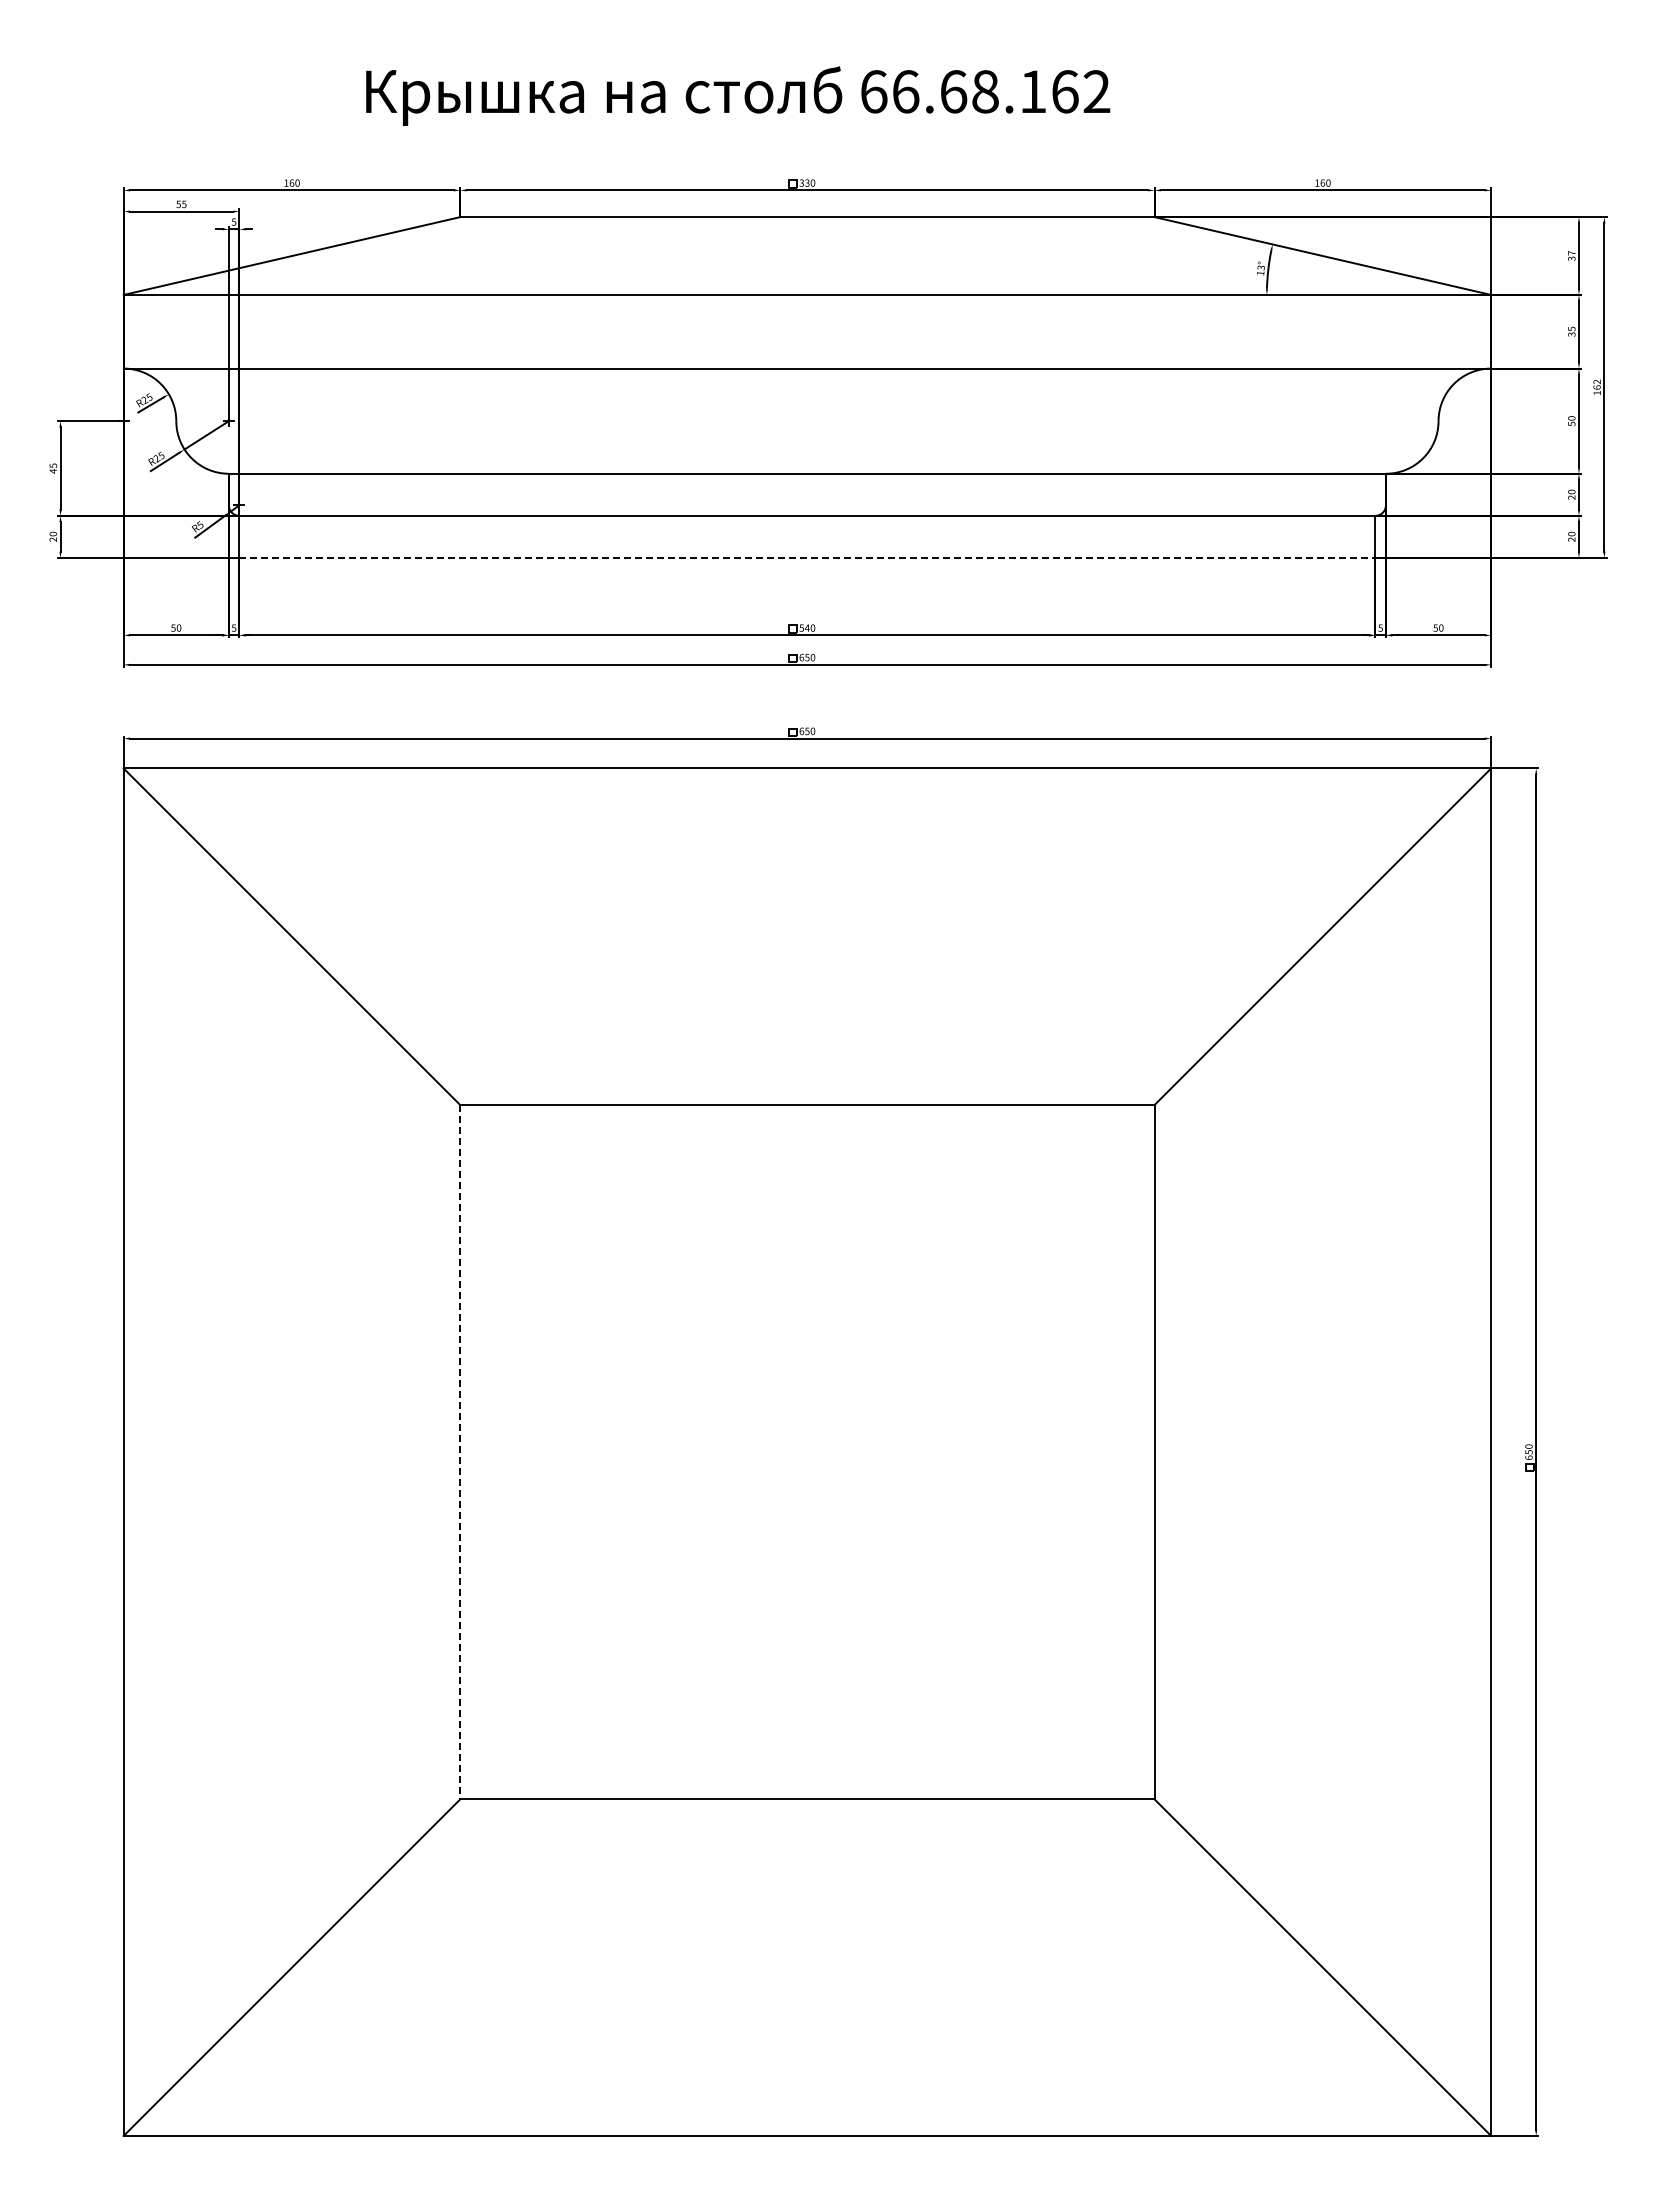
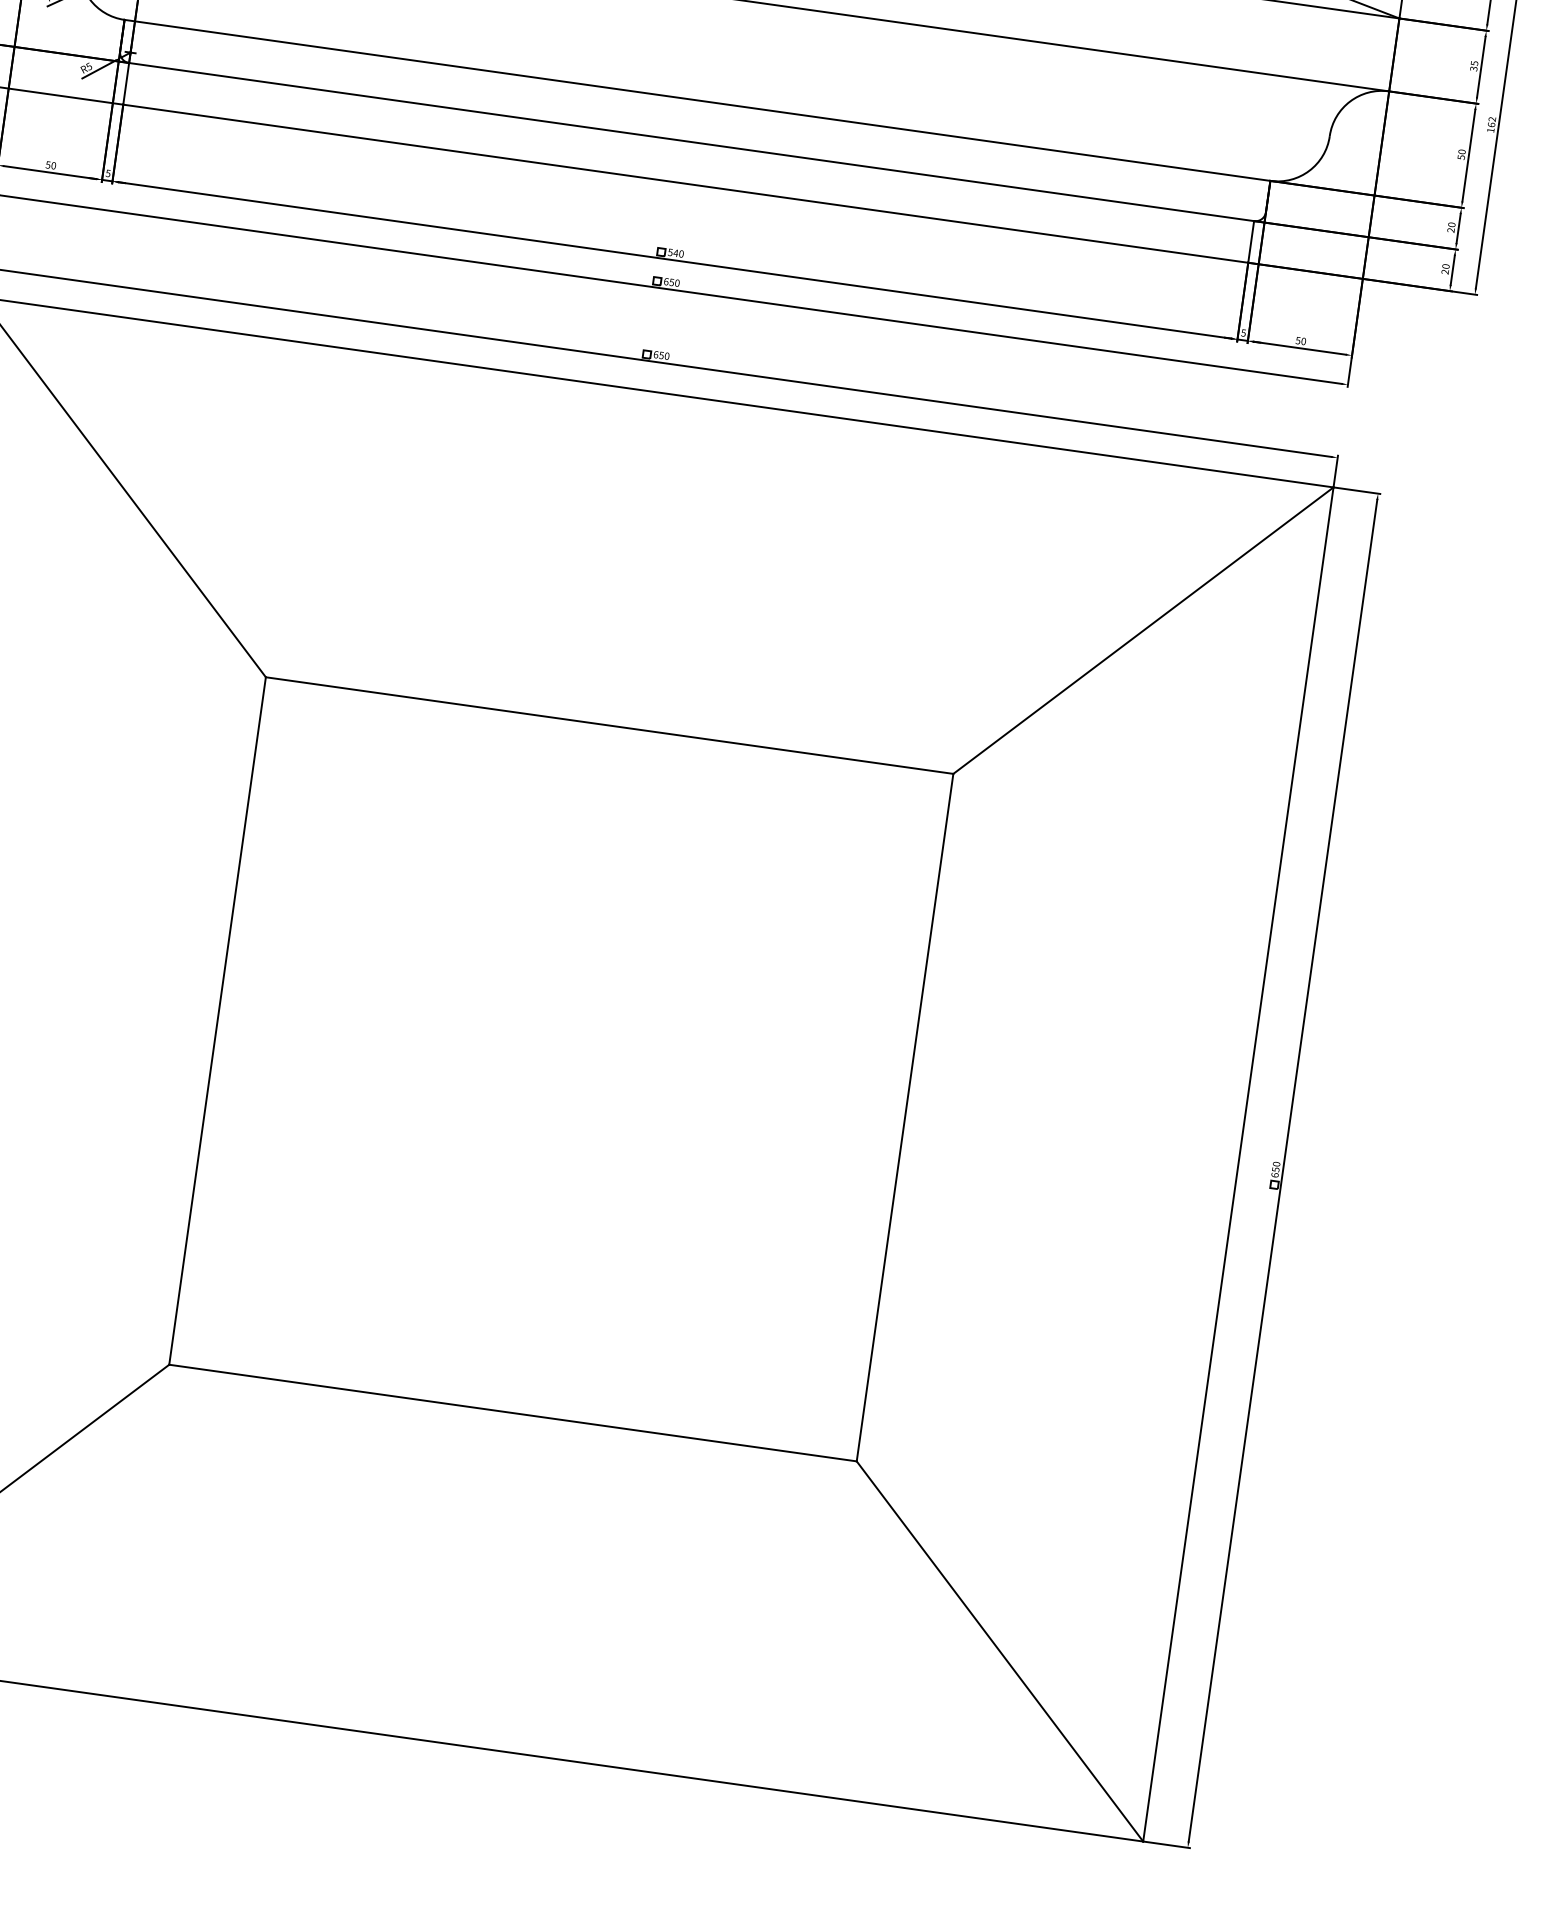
line: (807, 557) -> (685, 183), dashed -> solid
line: (460, 1452) -> (217, 1021), dashed -> solid

